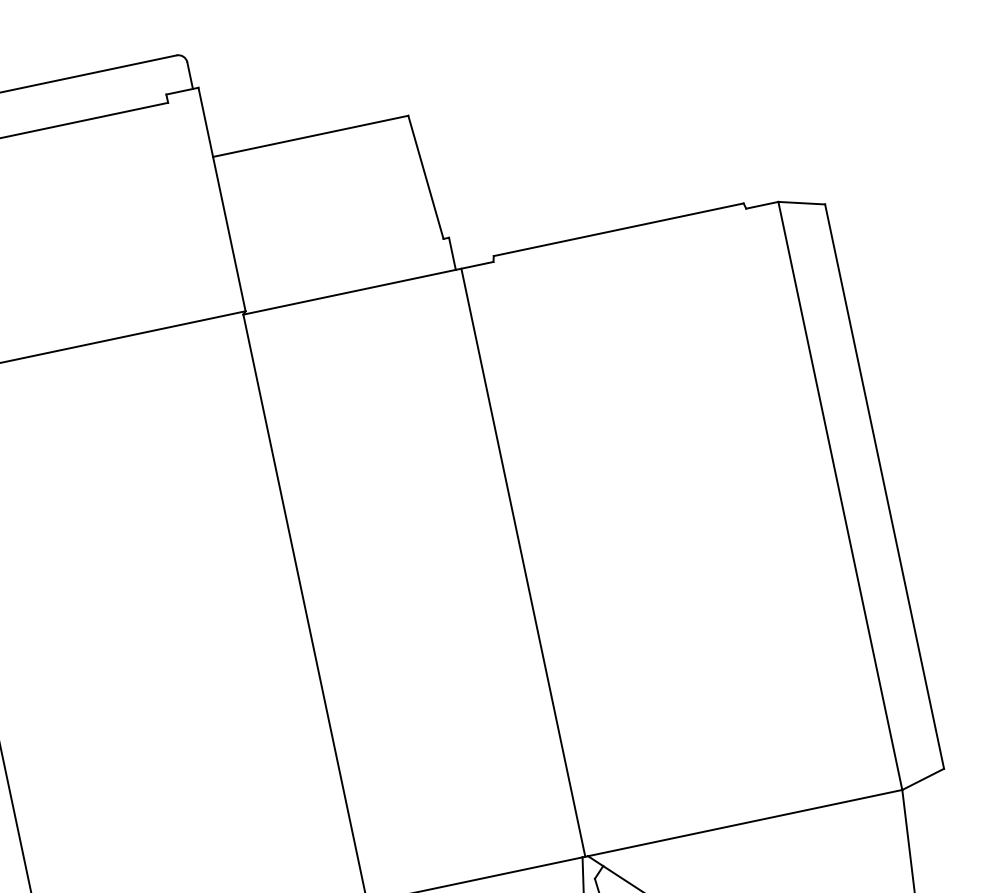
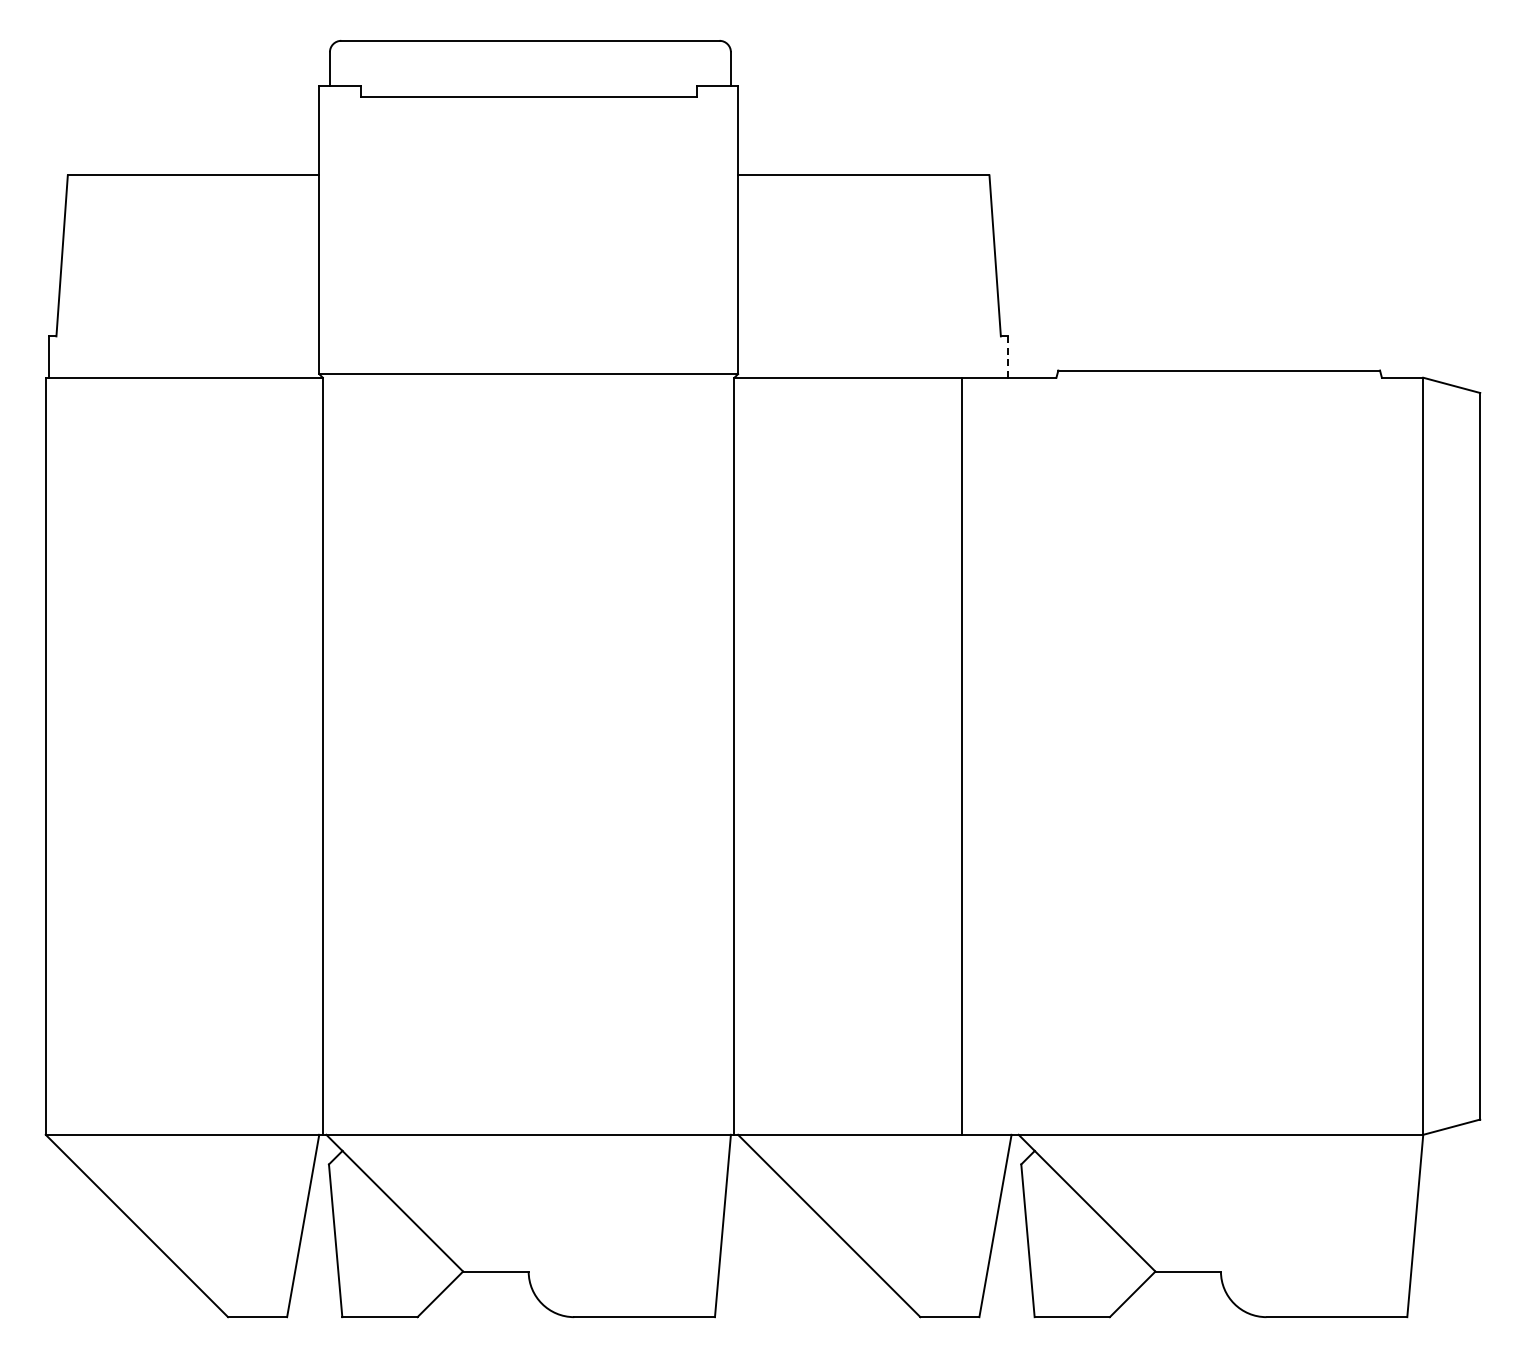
line: (452, 254) -> (1007, 357), solid -> dashed
line: (523, 562) -> (962, 755), moved

